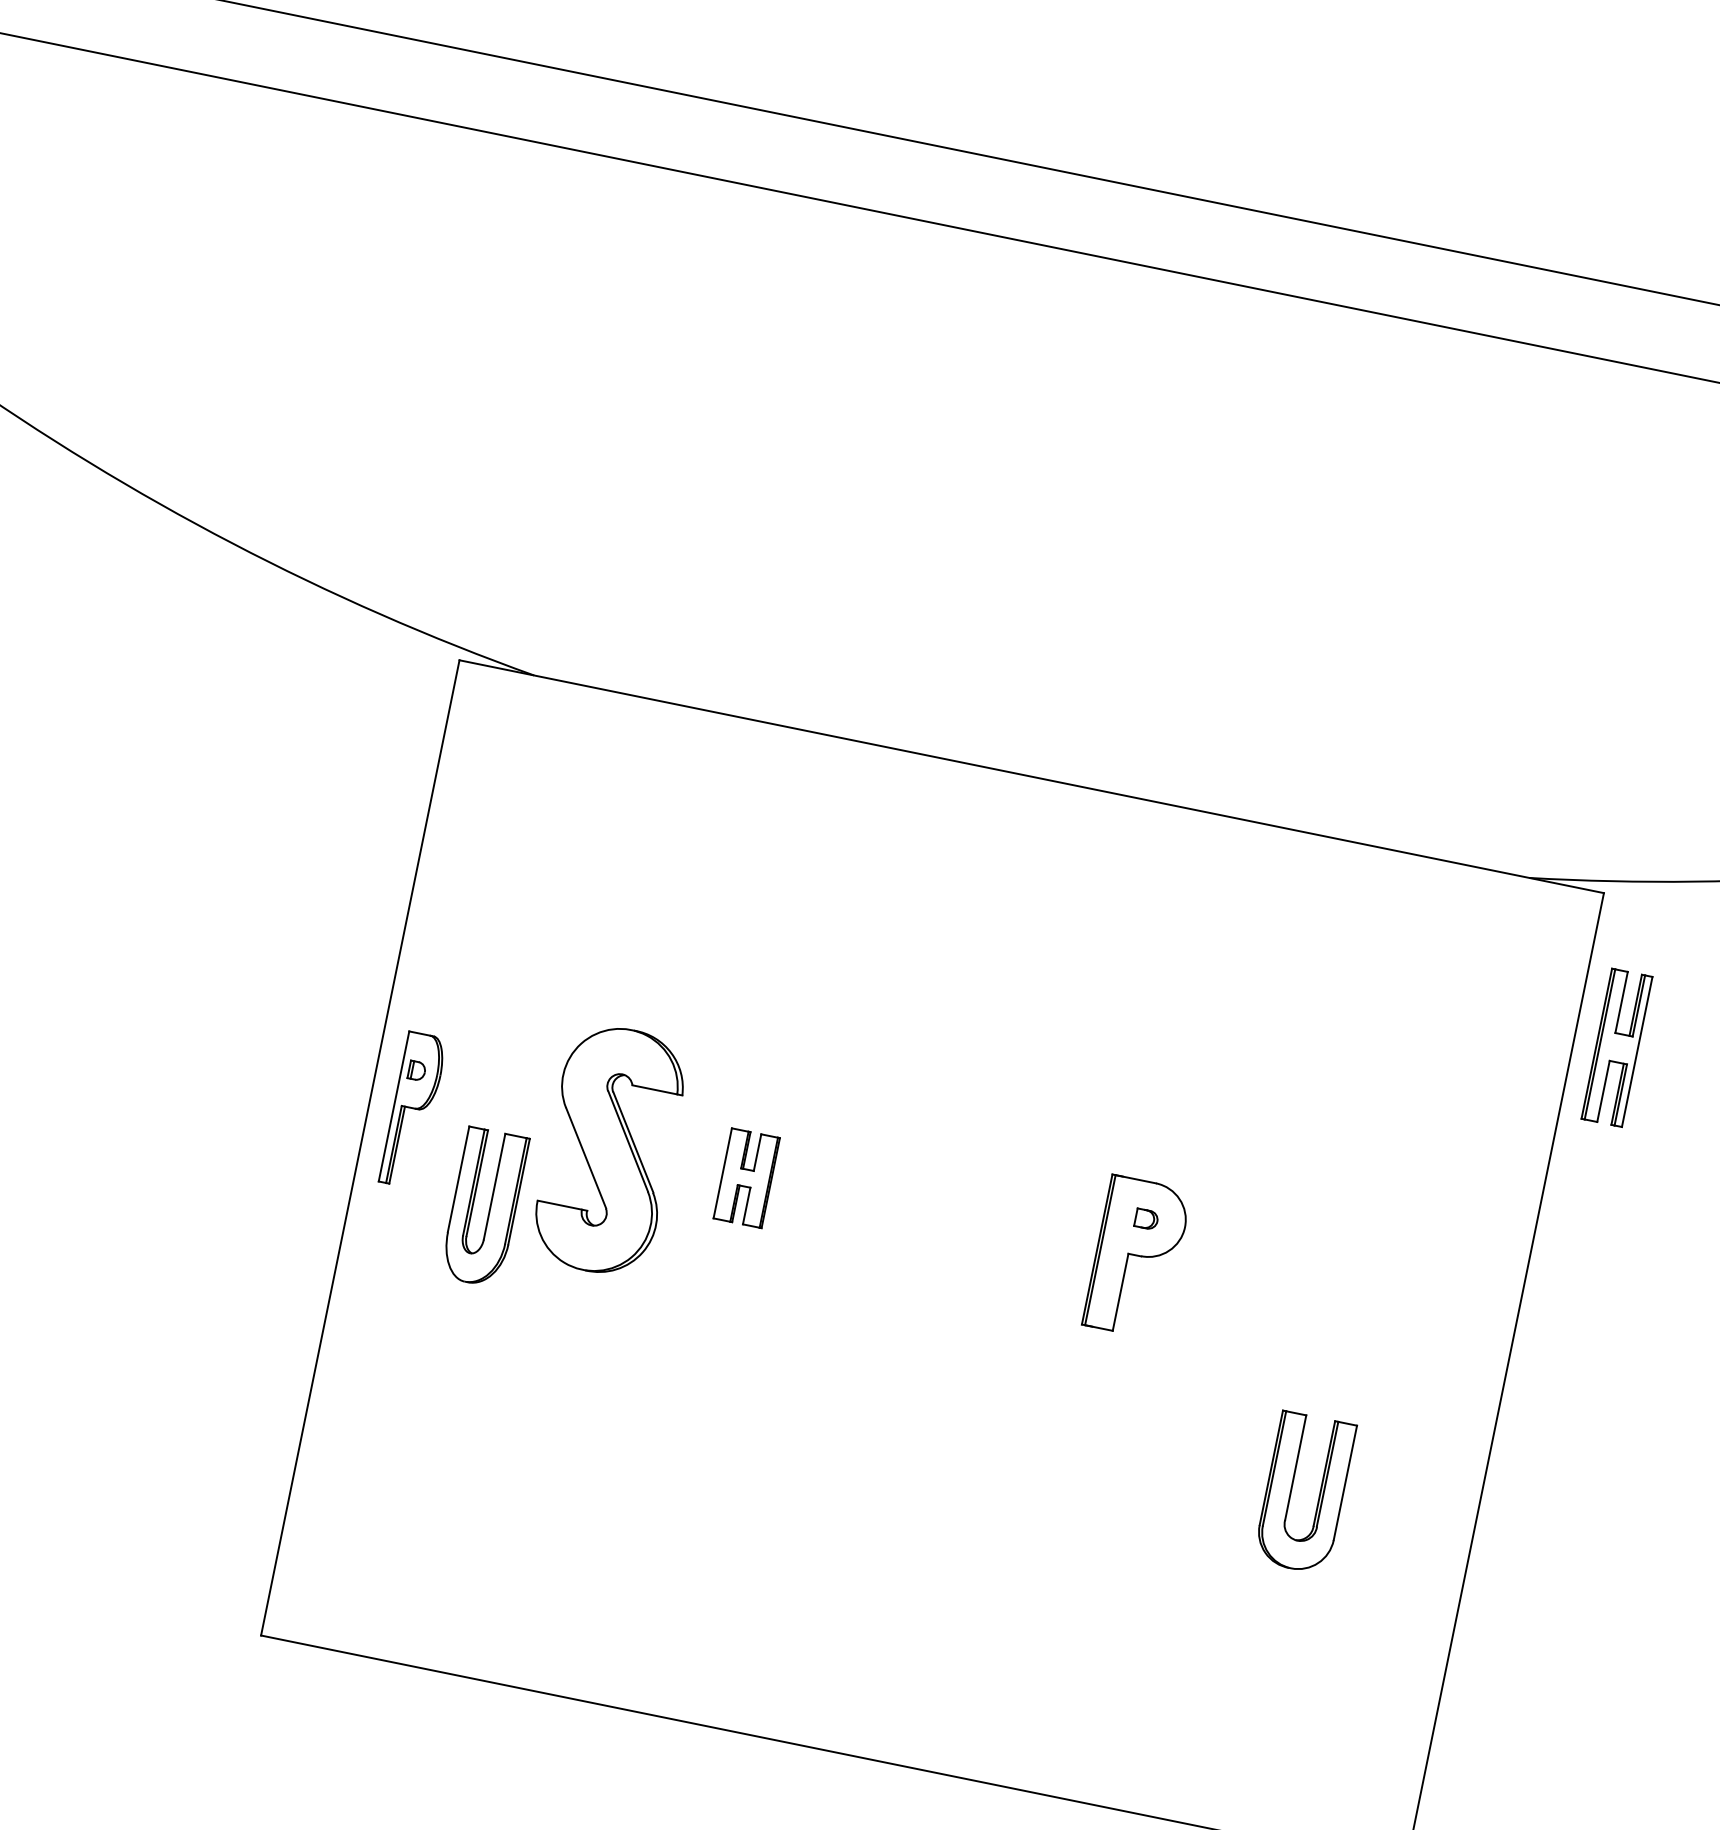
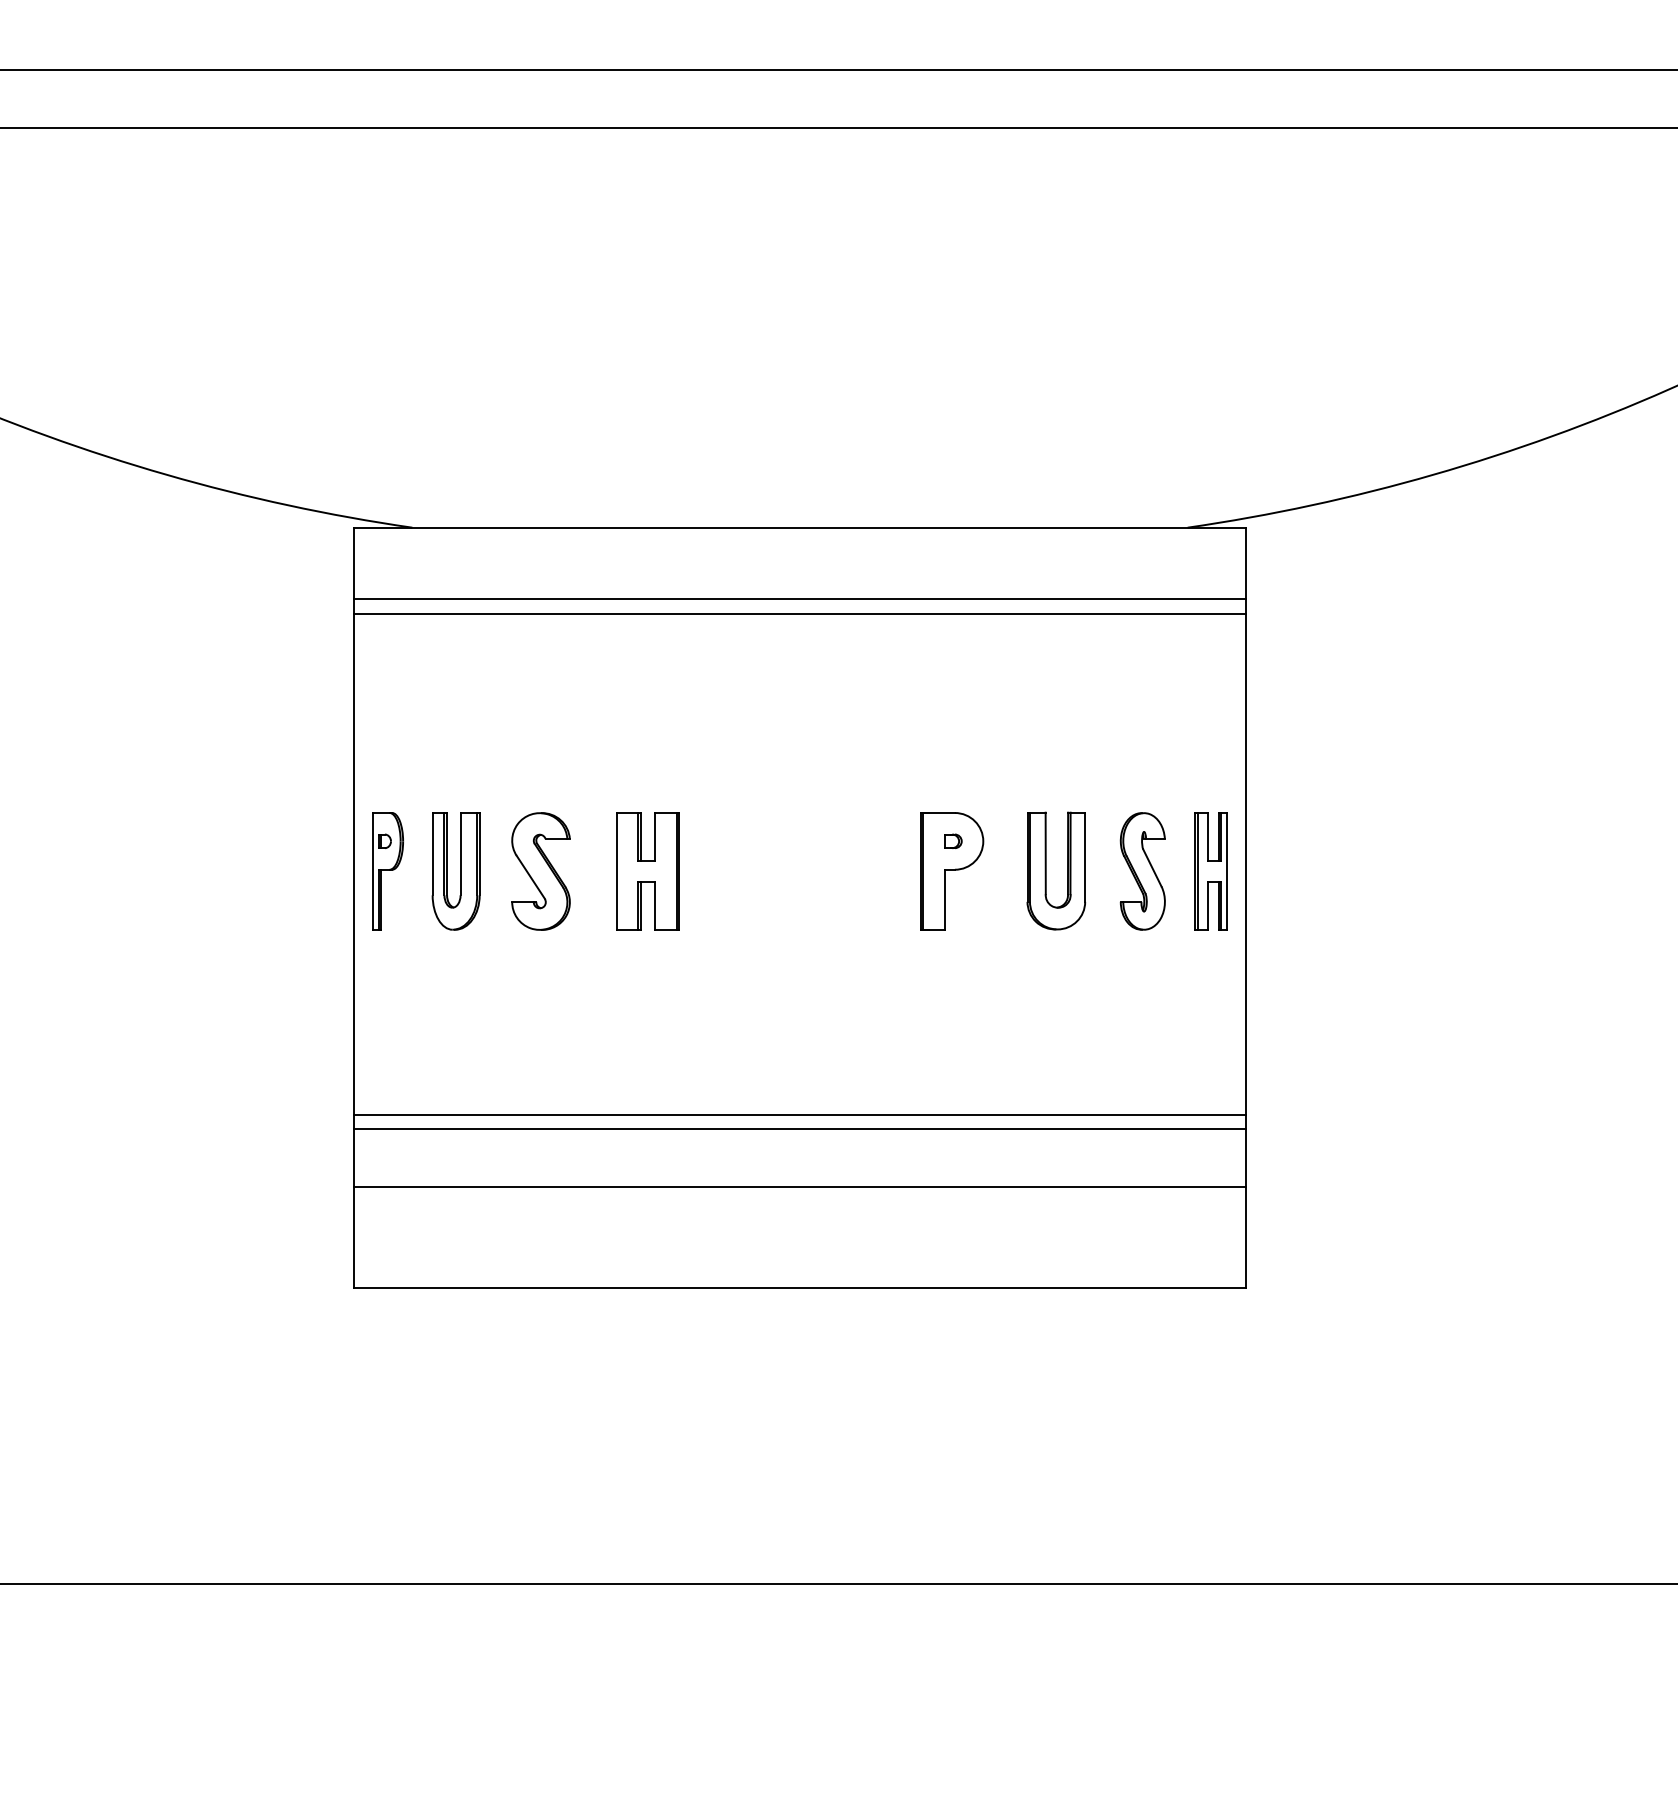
line: (1012, 868) -> (799, 599), added
line: (1008, 886) -> (799, 613), added
part: (1616, 1047) -> (1210, 871), moved
part: (608, 1150) -> (540, 871), size x0.62
part: (746, 1178) -> (647, 871), size x1.67
part: (483, 1207) -> (455, 871), moved
part: (1381, 1307) -> (1142, 871), added
part: (1292, 1489) -> (1046, 870), moved
line: (877, 1531) -> (799, 1115), added
line: (873, 1549) -> (799, 1129), added
line: (859, 1622) -> (799, 1186), added

